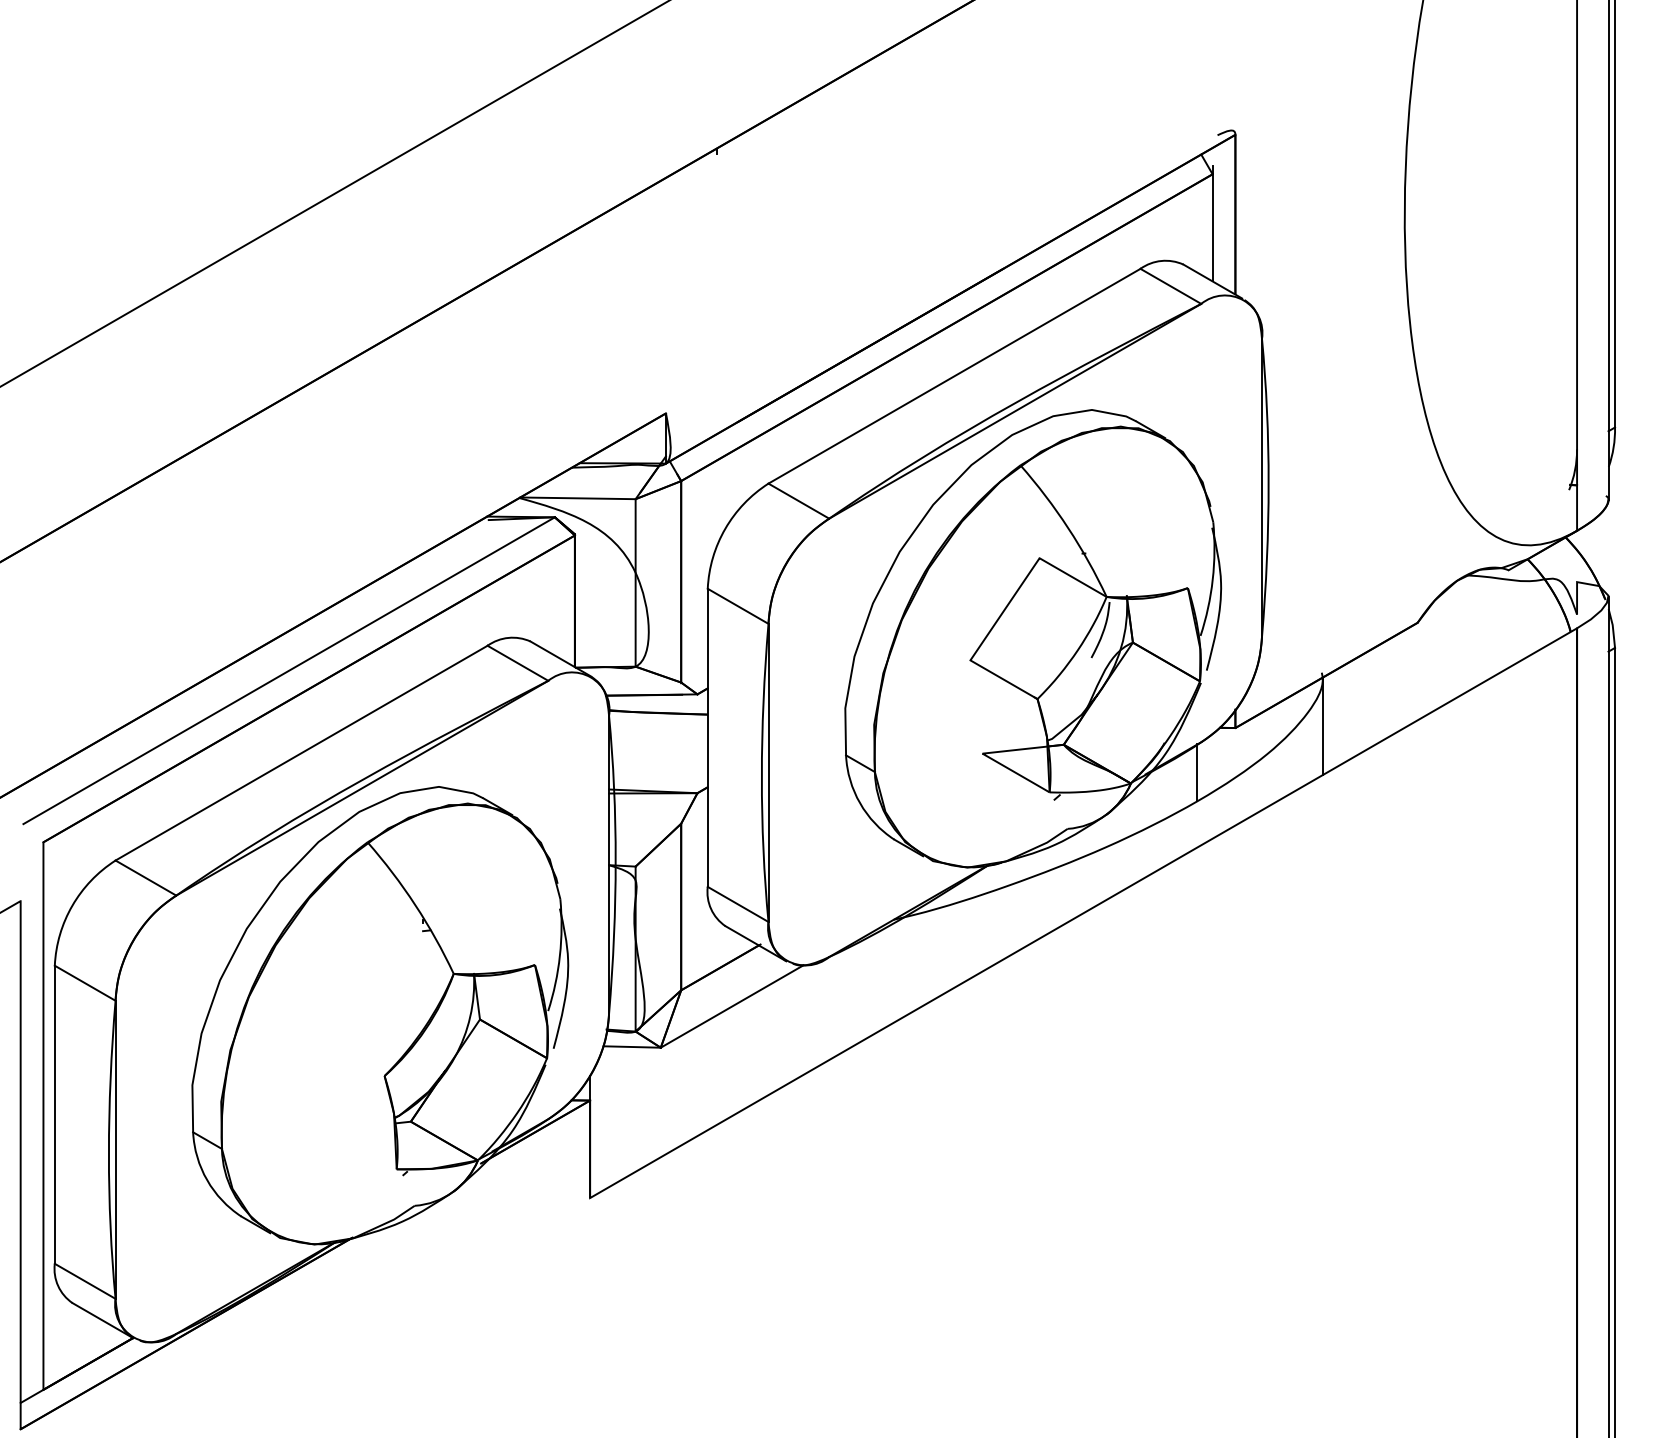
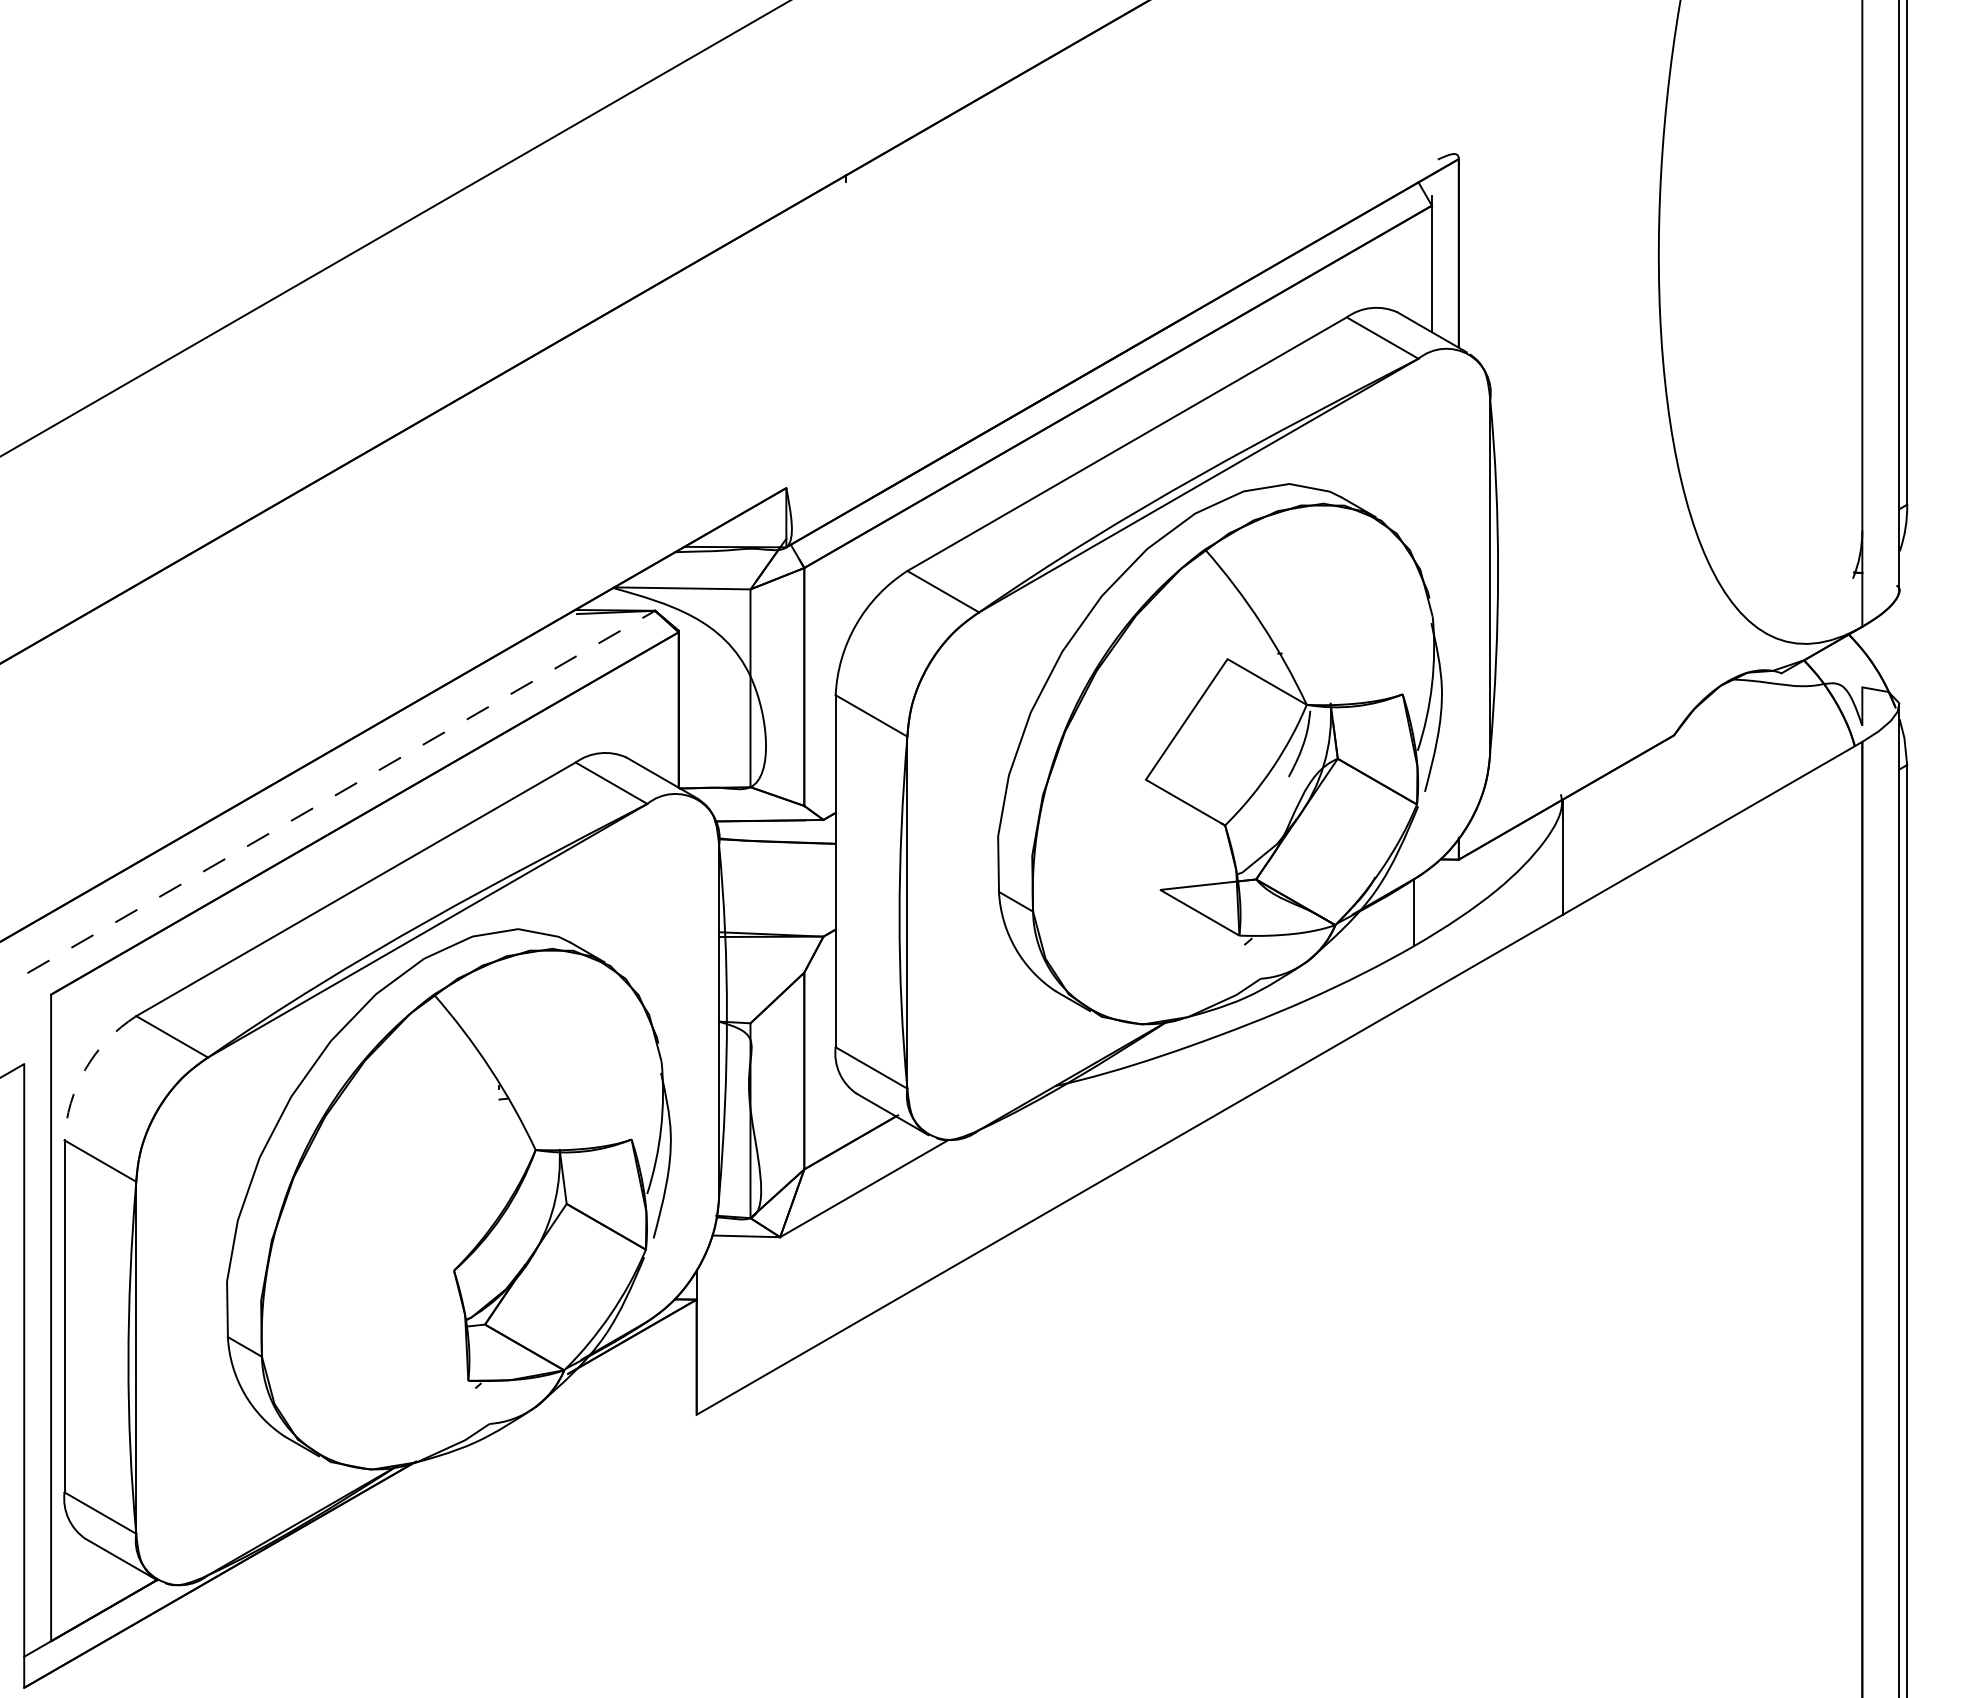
line: (289, 670) -> (341, 791), solid -> dashed
arc: (72, 905) -> (85, 1069), solid -> dashed

